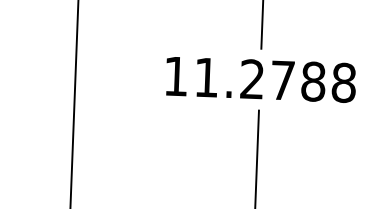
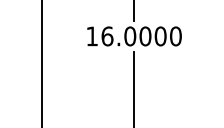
text: (274, 80) -> (141, 36), 11.2788 -> 16.0000

